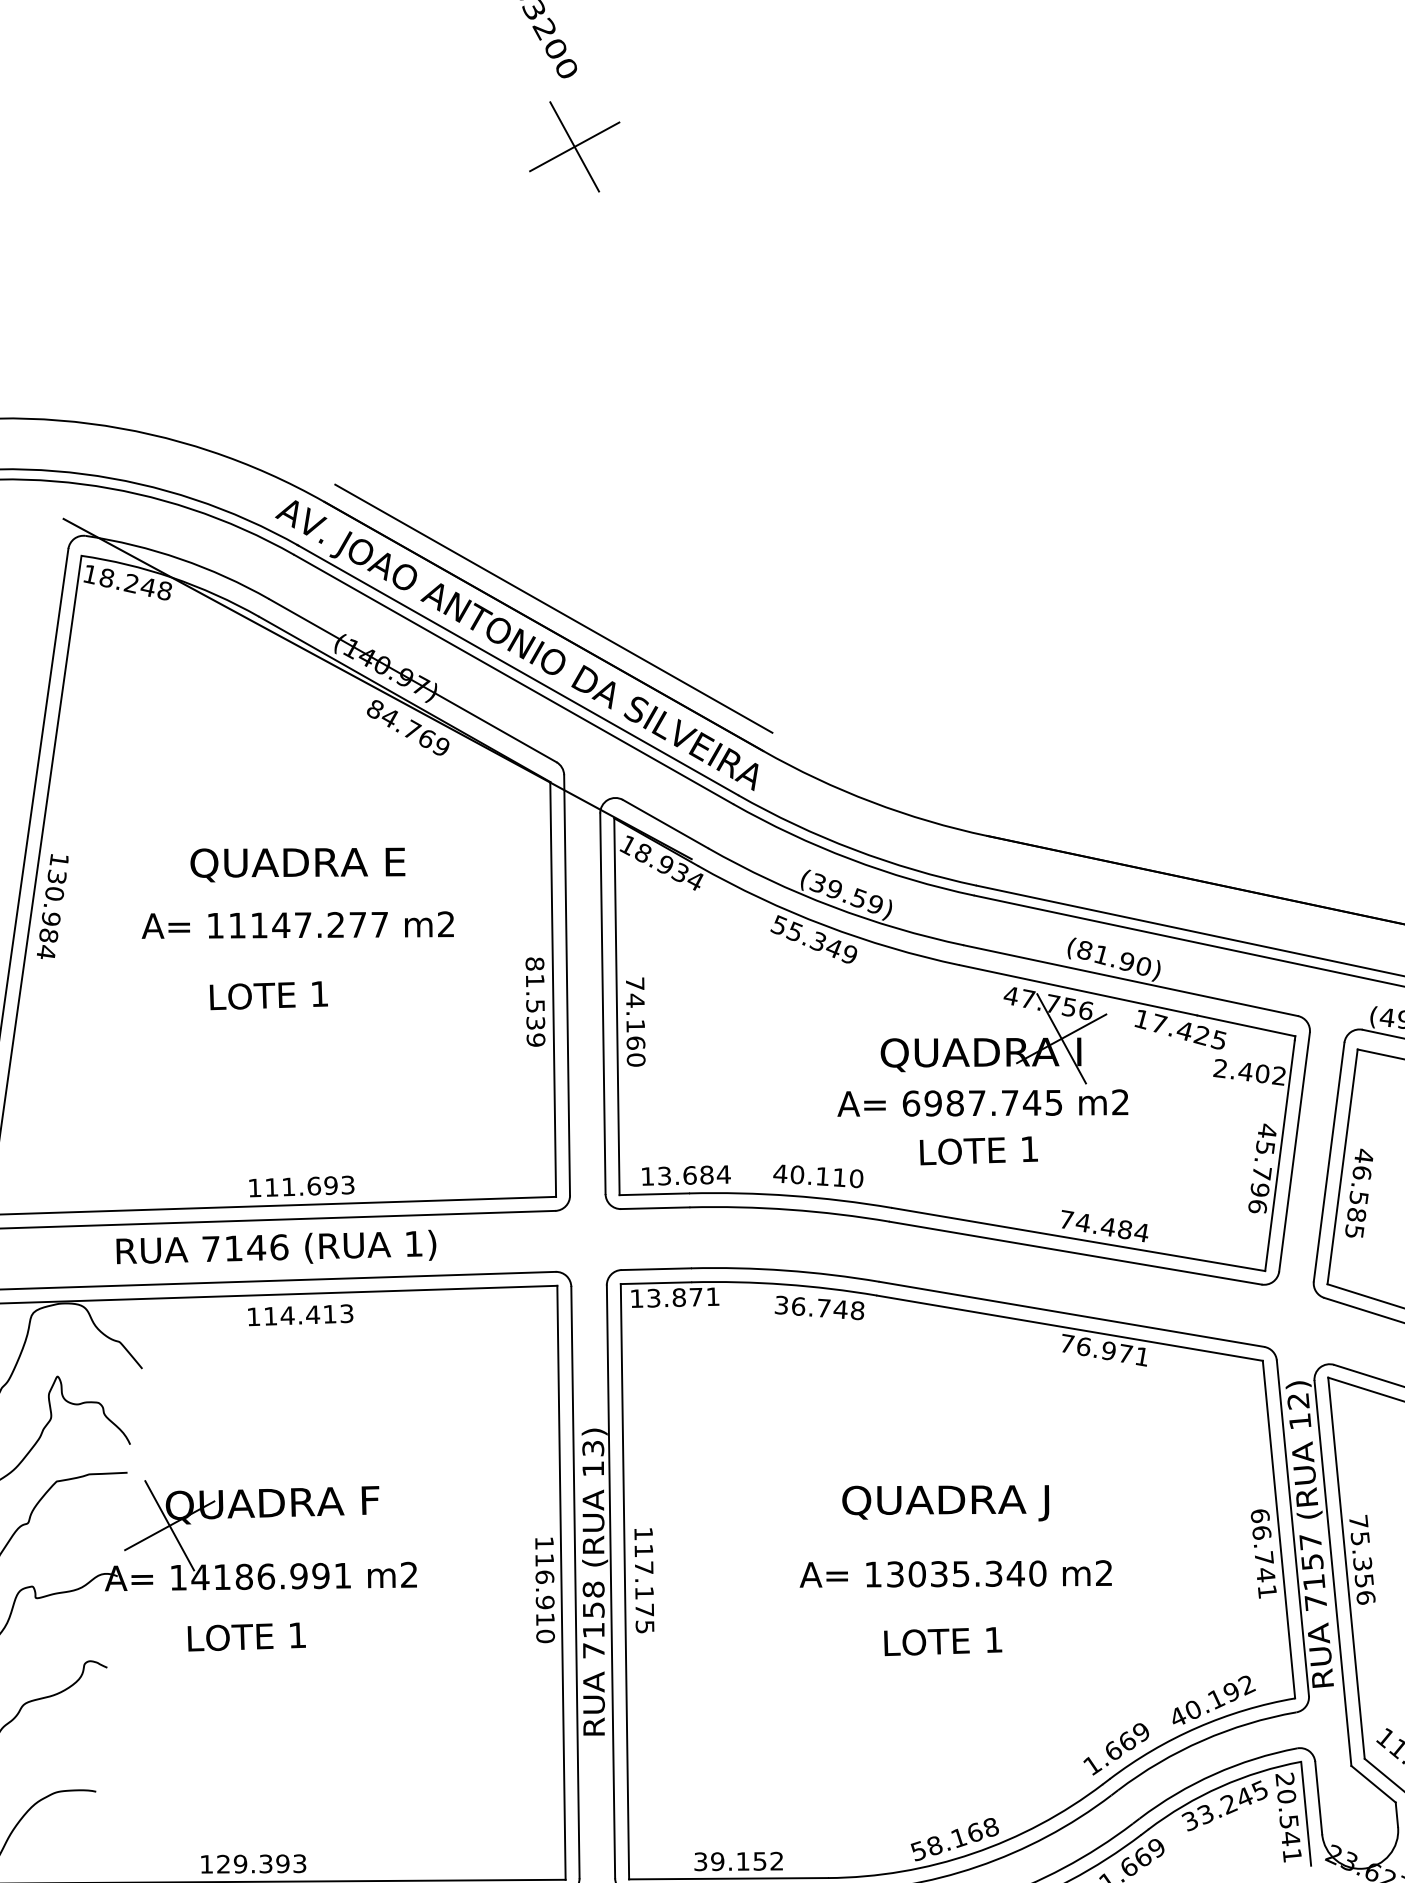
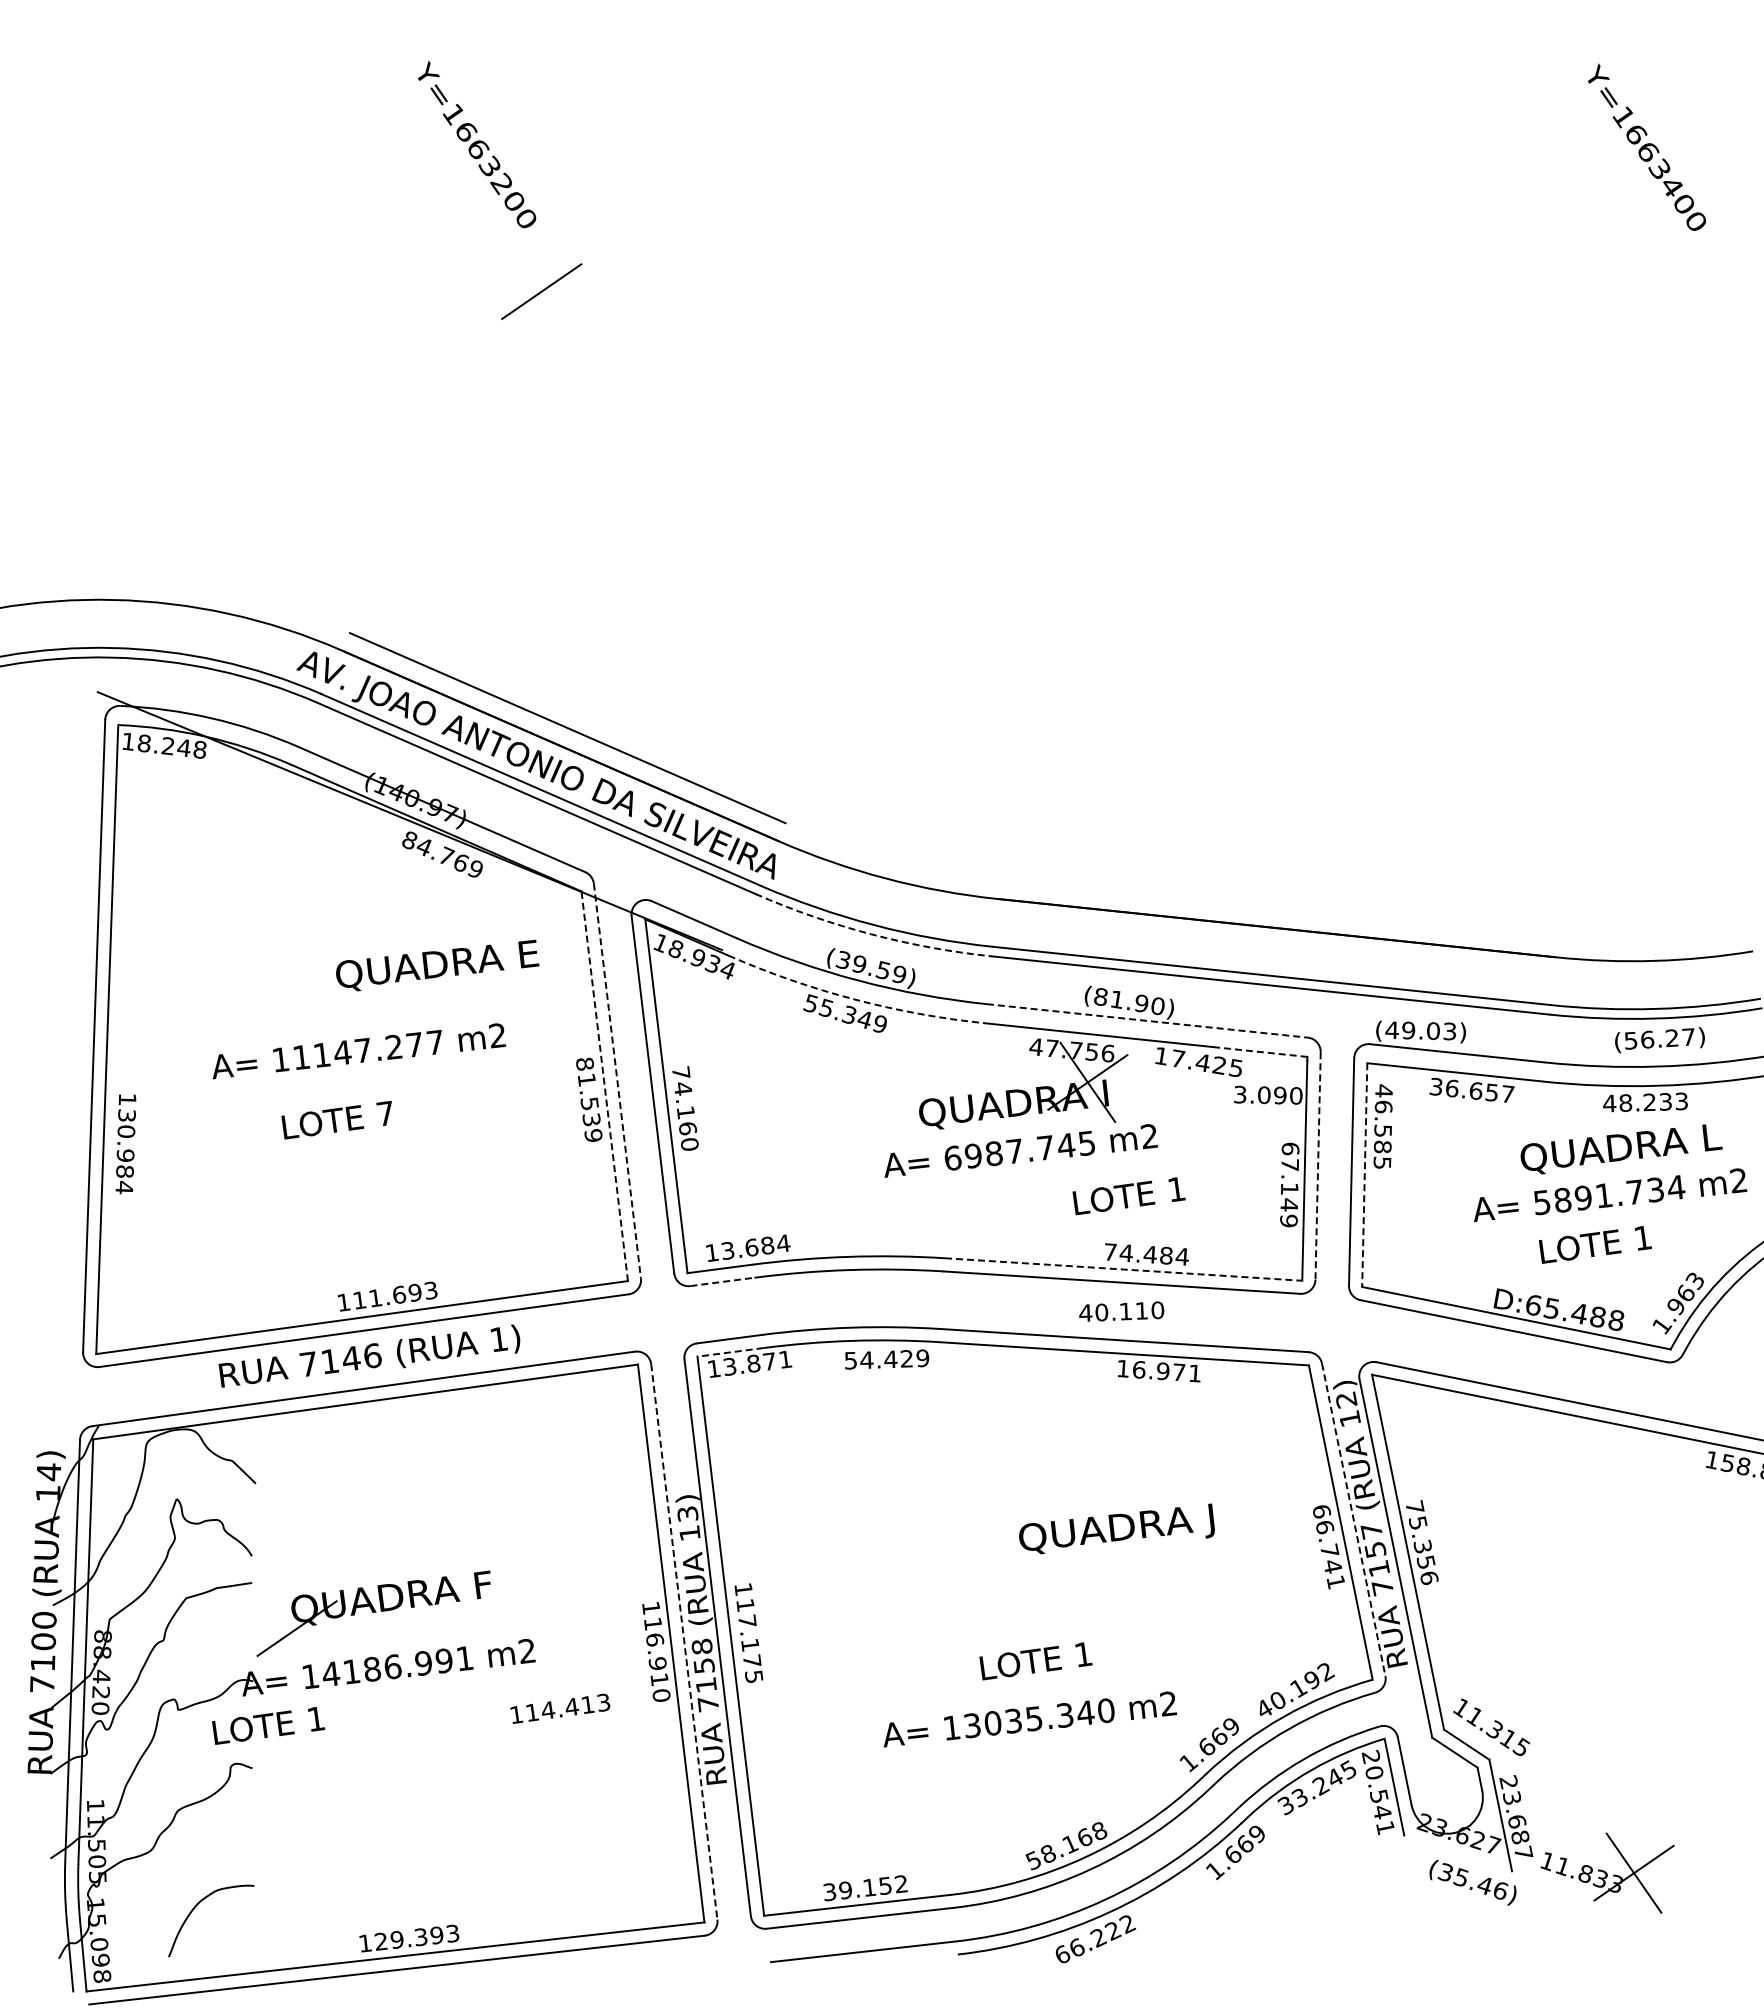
line: (574, 146) -> (541, 291), removed
arc: (850, 859) -> (871, 934), solid -> dashed
text: (298, 864) -> (437, 965), moved
text: (52, 907) -> (125, 1144), moved
arc: (825, 925) -> (854, 999), solid -> dashed
line: (1131, 980) -> (1147, 1020), solid -> dashed
line: (567, 985) -> (617, 1081), solid -> dashed
line: (552, 989) -> (604, 1086), solid -> dashed
text: (319, 993) -> (385, 1113), 1 -> 7
line: (1246, 1026) -> (1260, 1052), solid -> dashed
text: (1250, 1072) -> (1268, 1095), 2.402 -> 3.090
text: (978, 1151) -> (1128, 1196), moved
line: (1294, 1152) -> (1318, 1166), solid -> dashed
line: (1342, 1167) -> (1364, 1175), solid -> dashed
text: (1262, 1168) -> (1289, 1184), 45.796 -> 67.149
text: (818, 1175) -> (1121, 1311), moved
text: (1358, 1193) -> (1382, 1126), moved
line: (655, 1207) -> (722, 1281), solid -> dashed
line: (1078, 1239) -> (1123, 1269), solid -> dashed
line: (656, 1283) -> (730, 1352), solid -> dashed
text: (820, 1308) -> (887, 1359), 36.748 -> 54.429
text: (300, 1315) -> (560, 1708), moved
text: (1067, 1343) -> (1123, 1368), 76.971 -> 16.971
text: (945, 1500) -> (1116, 1528), moved
line: (169, 1525) -> (296, 1628), removed
line: (1292, 1528) -> (1353, 1520), solid -> dashed
text: (957, 1574) -> (1030, 1719), moved
line: (575, 1582) -> (684, 1641), solid -> dashed
text: (246, 1636) -> (268, 1725), moved

